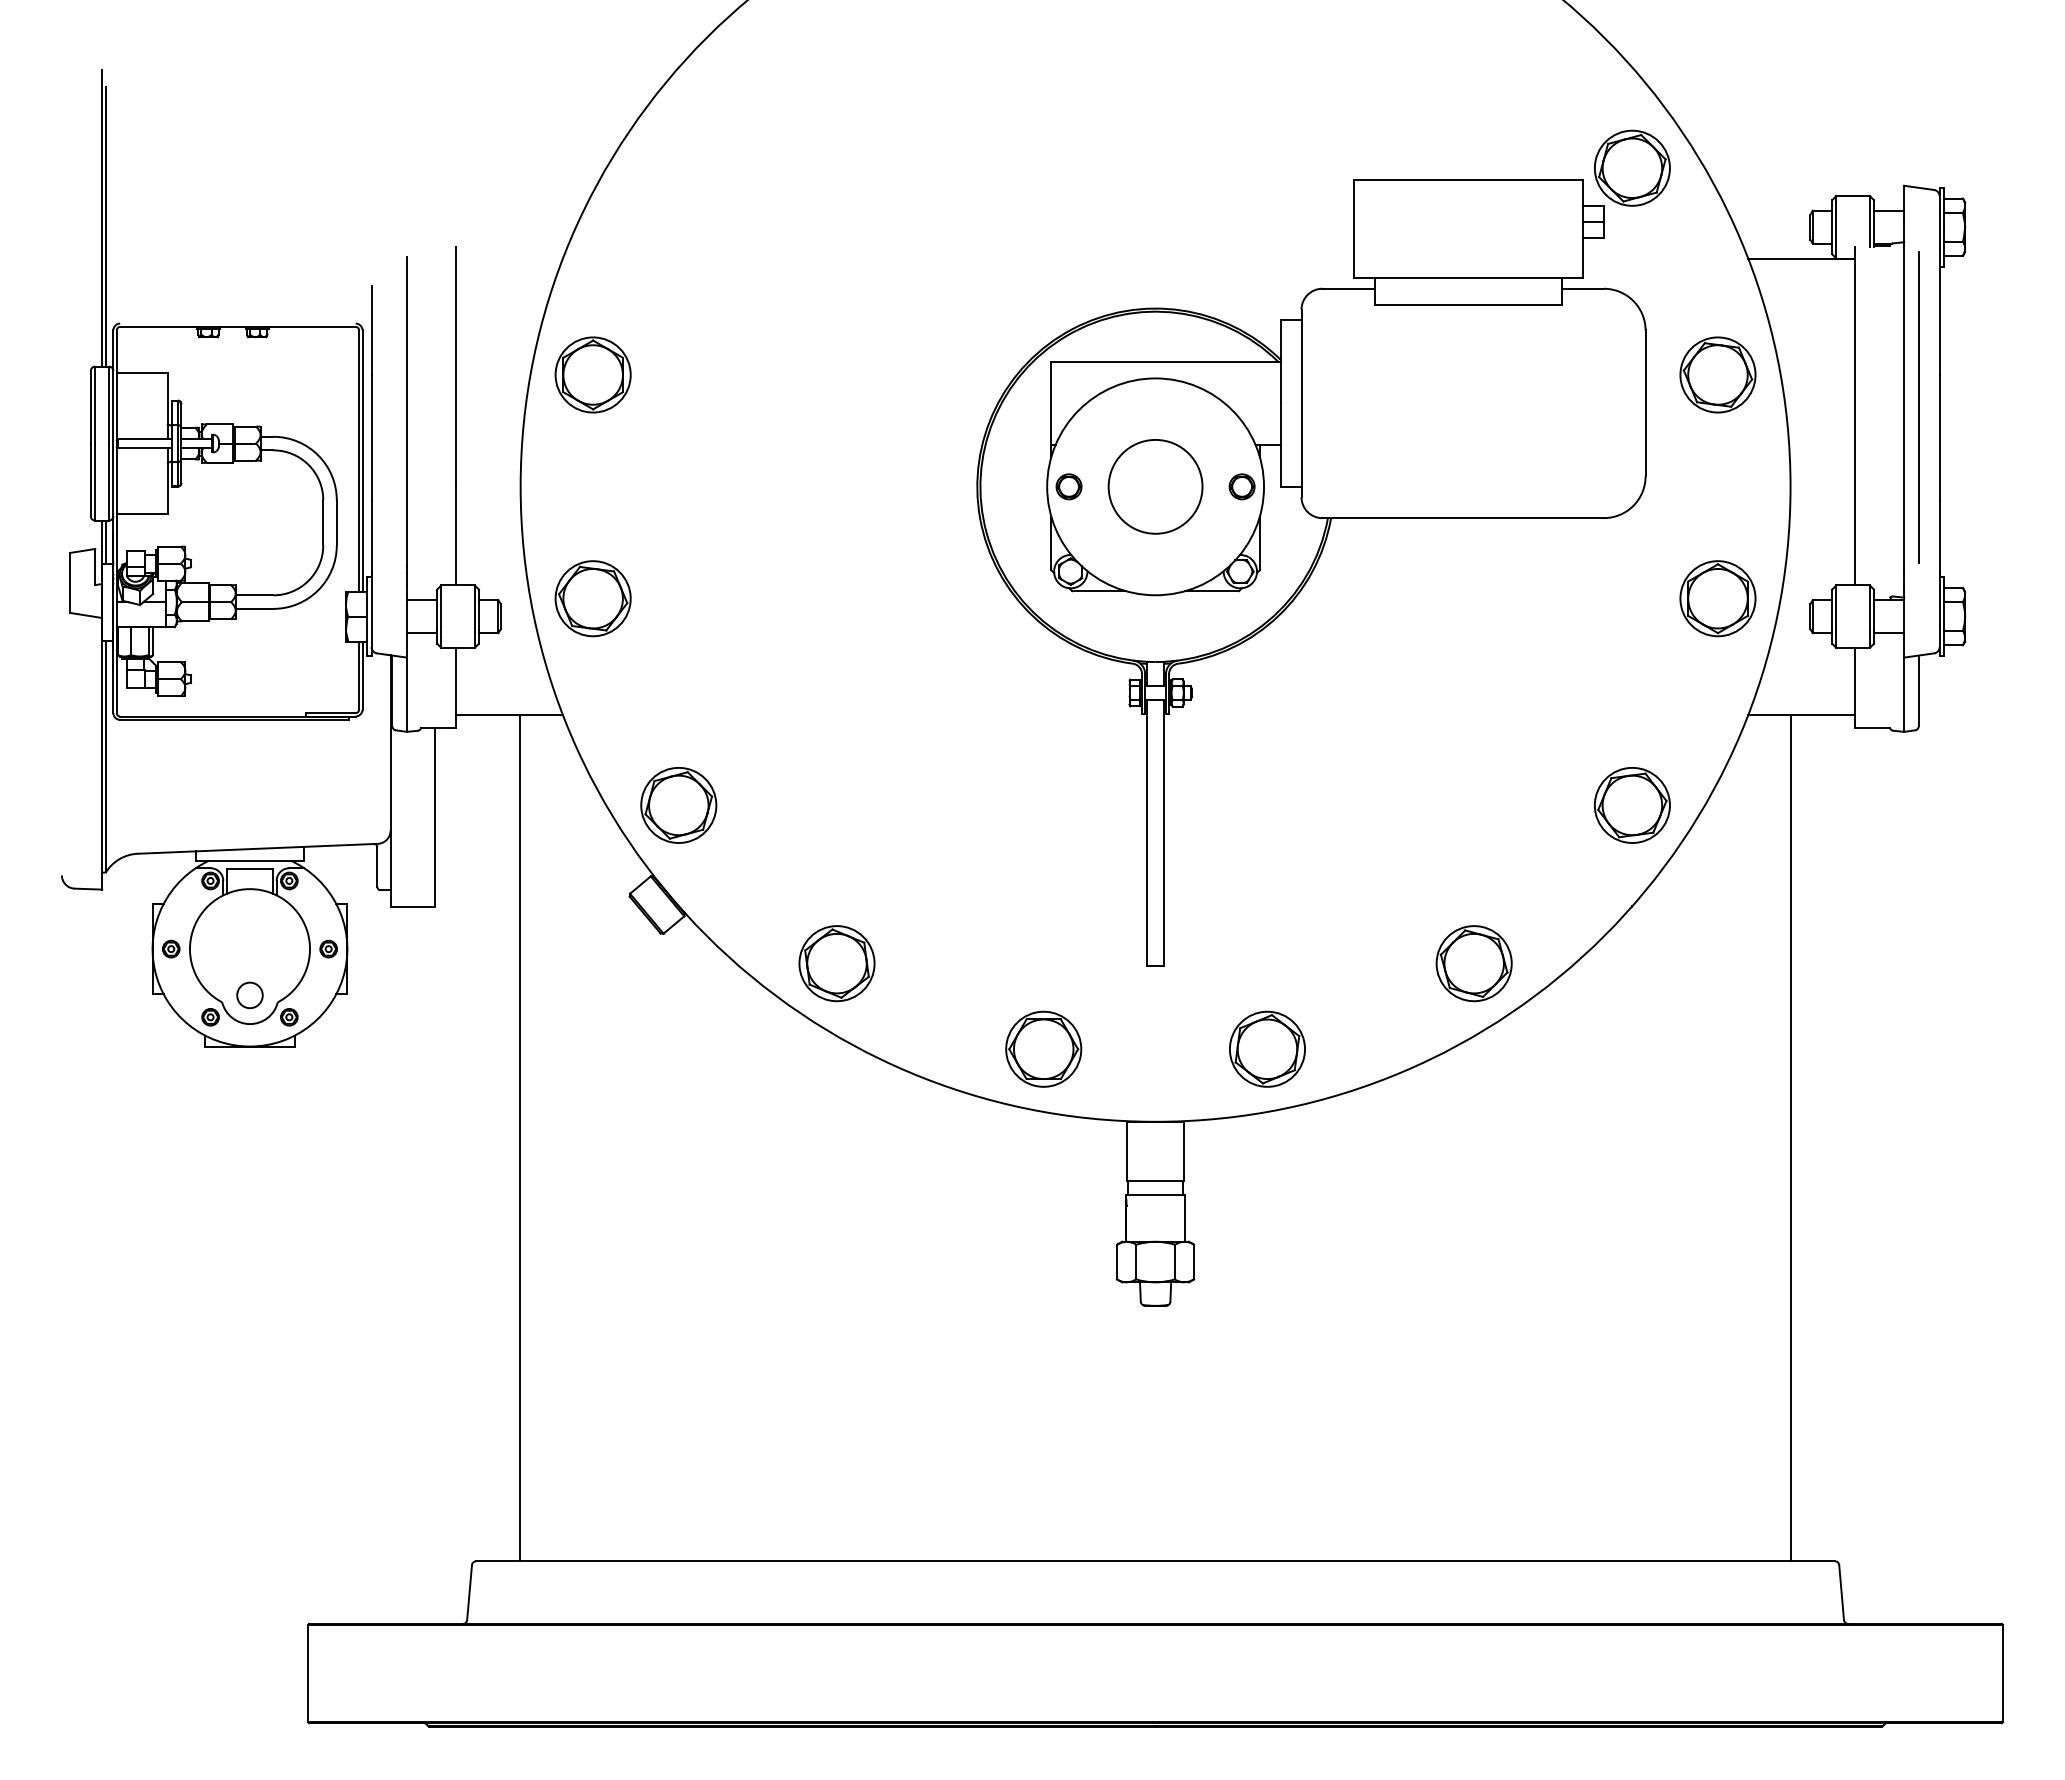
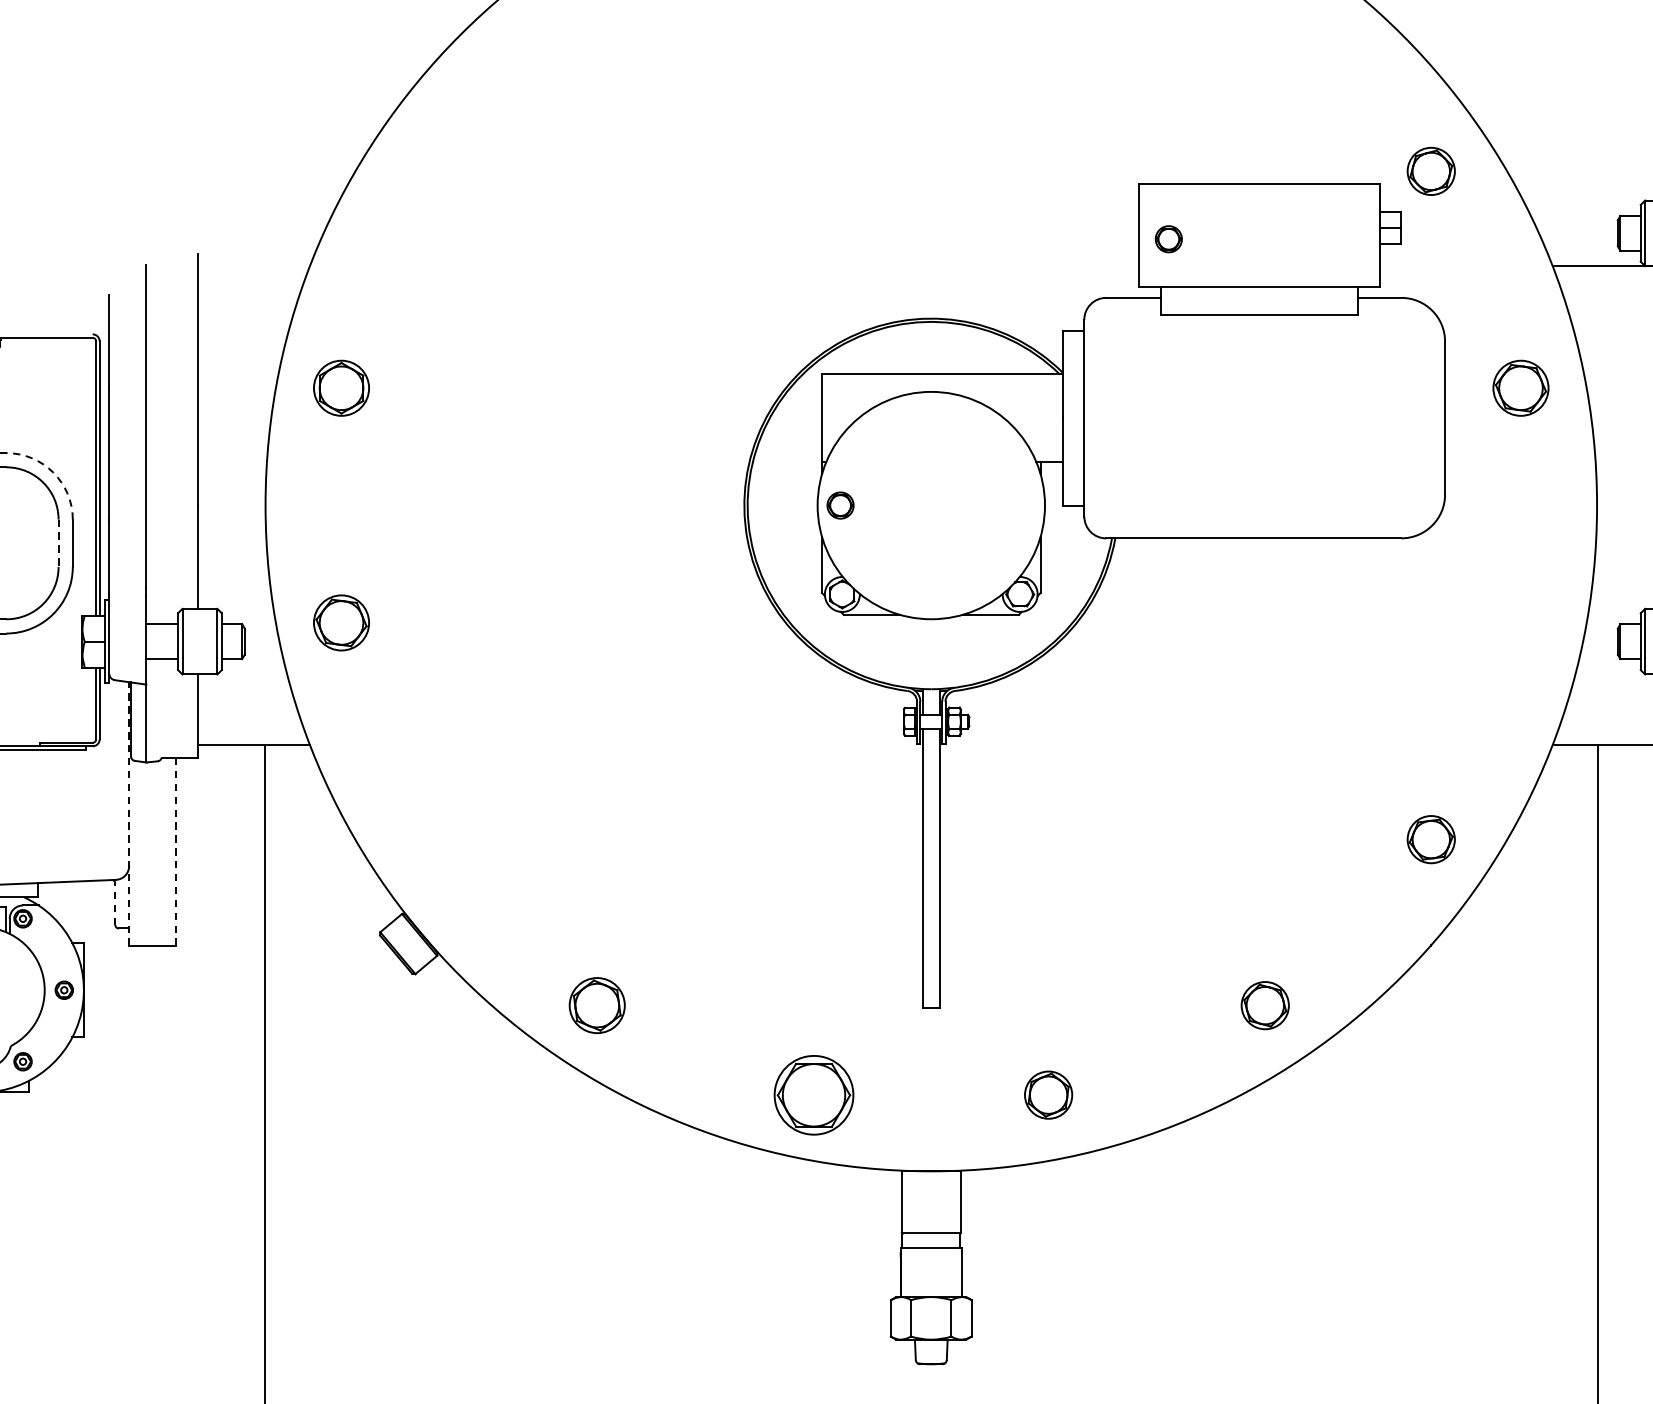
part: (1632, 167) -> (1431, 170), size x0.6
part: (592, 374) -> (340, 387), size x0.7
part: (1717, 374) -> (1520, 387), size x0.7
arc: (318, 455) -> (53, 472), solid -> dashed
circle: (1155, 486) -> (931, 505), removed
part: (1241, 486) -> (1168, 238), moved
line: (323, 522) -> (58, 542), solid -> dashed
part: (592, 598) -> (340, 622), size x0.7
part: (1717, 598) -> (1520, 622), removed
line: (390, 781) -> (129, 814), solid -> dashed
part: (678, 805) -> (431, 839), removed
part: (1632, 805) -> (1431, 839), size x0.6
line: (435, 817) -> (176, 852), solid -> dashed
line: (377, 867) -> (115, 904), solid -> dashed
part: (836, 963) -> (596, 1005), size x0.7
part: (1473, 963) -> (1264, 1005), size x0.6
part: (1267, 1048) -> (1048, 1094), size x0.6

